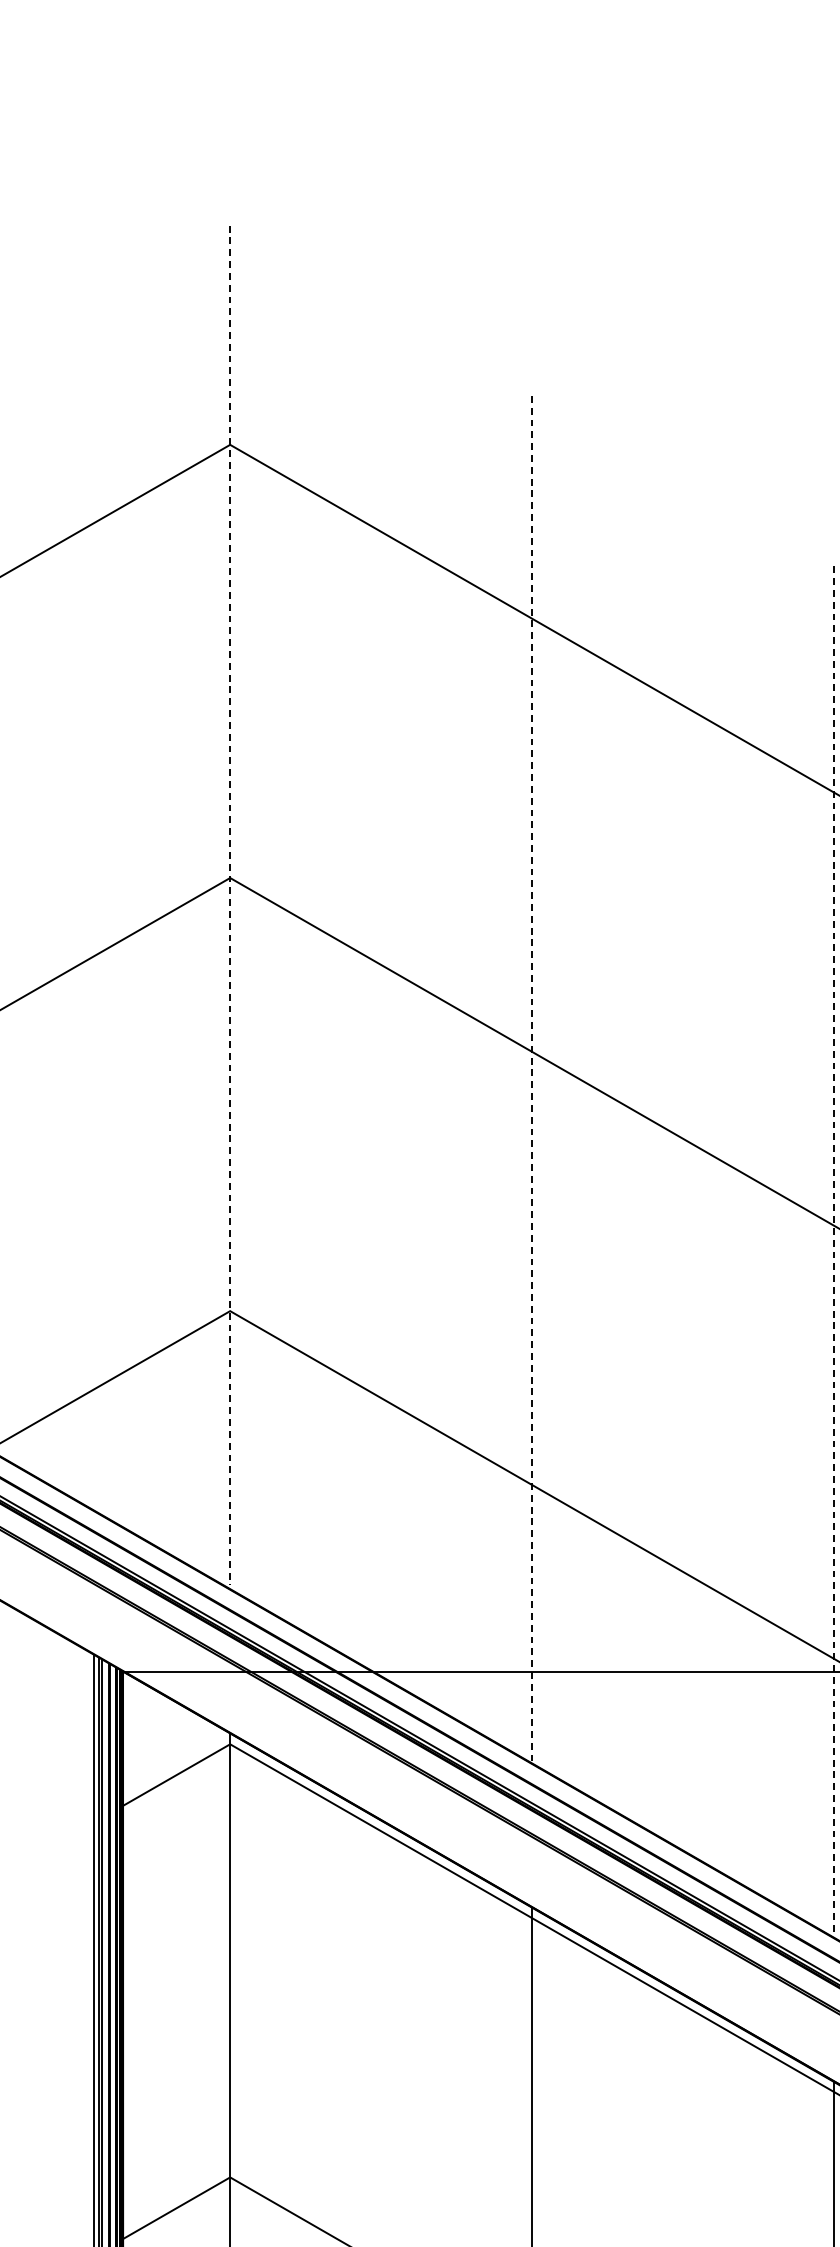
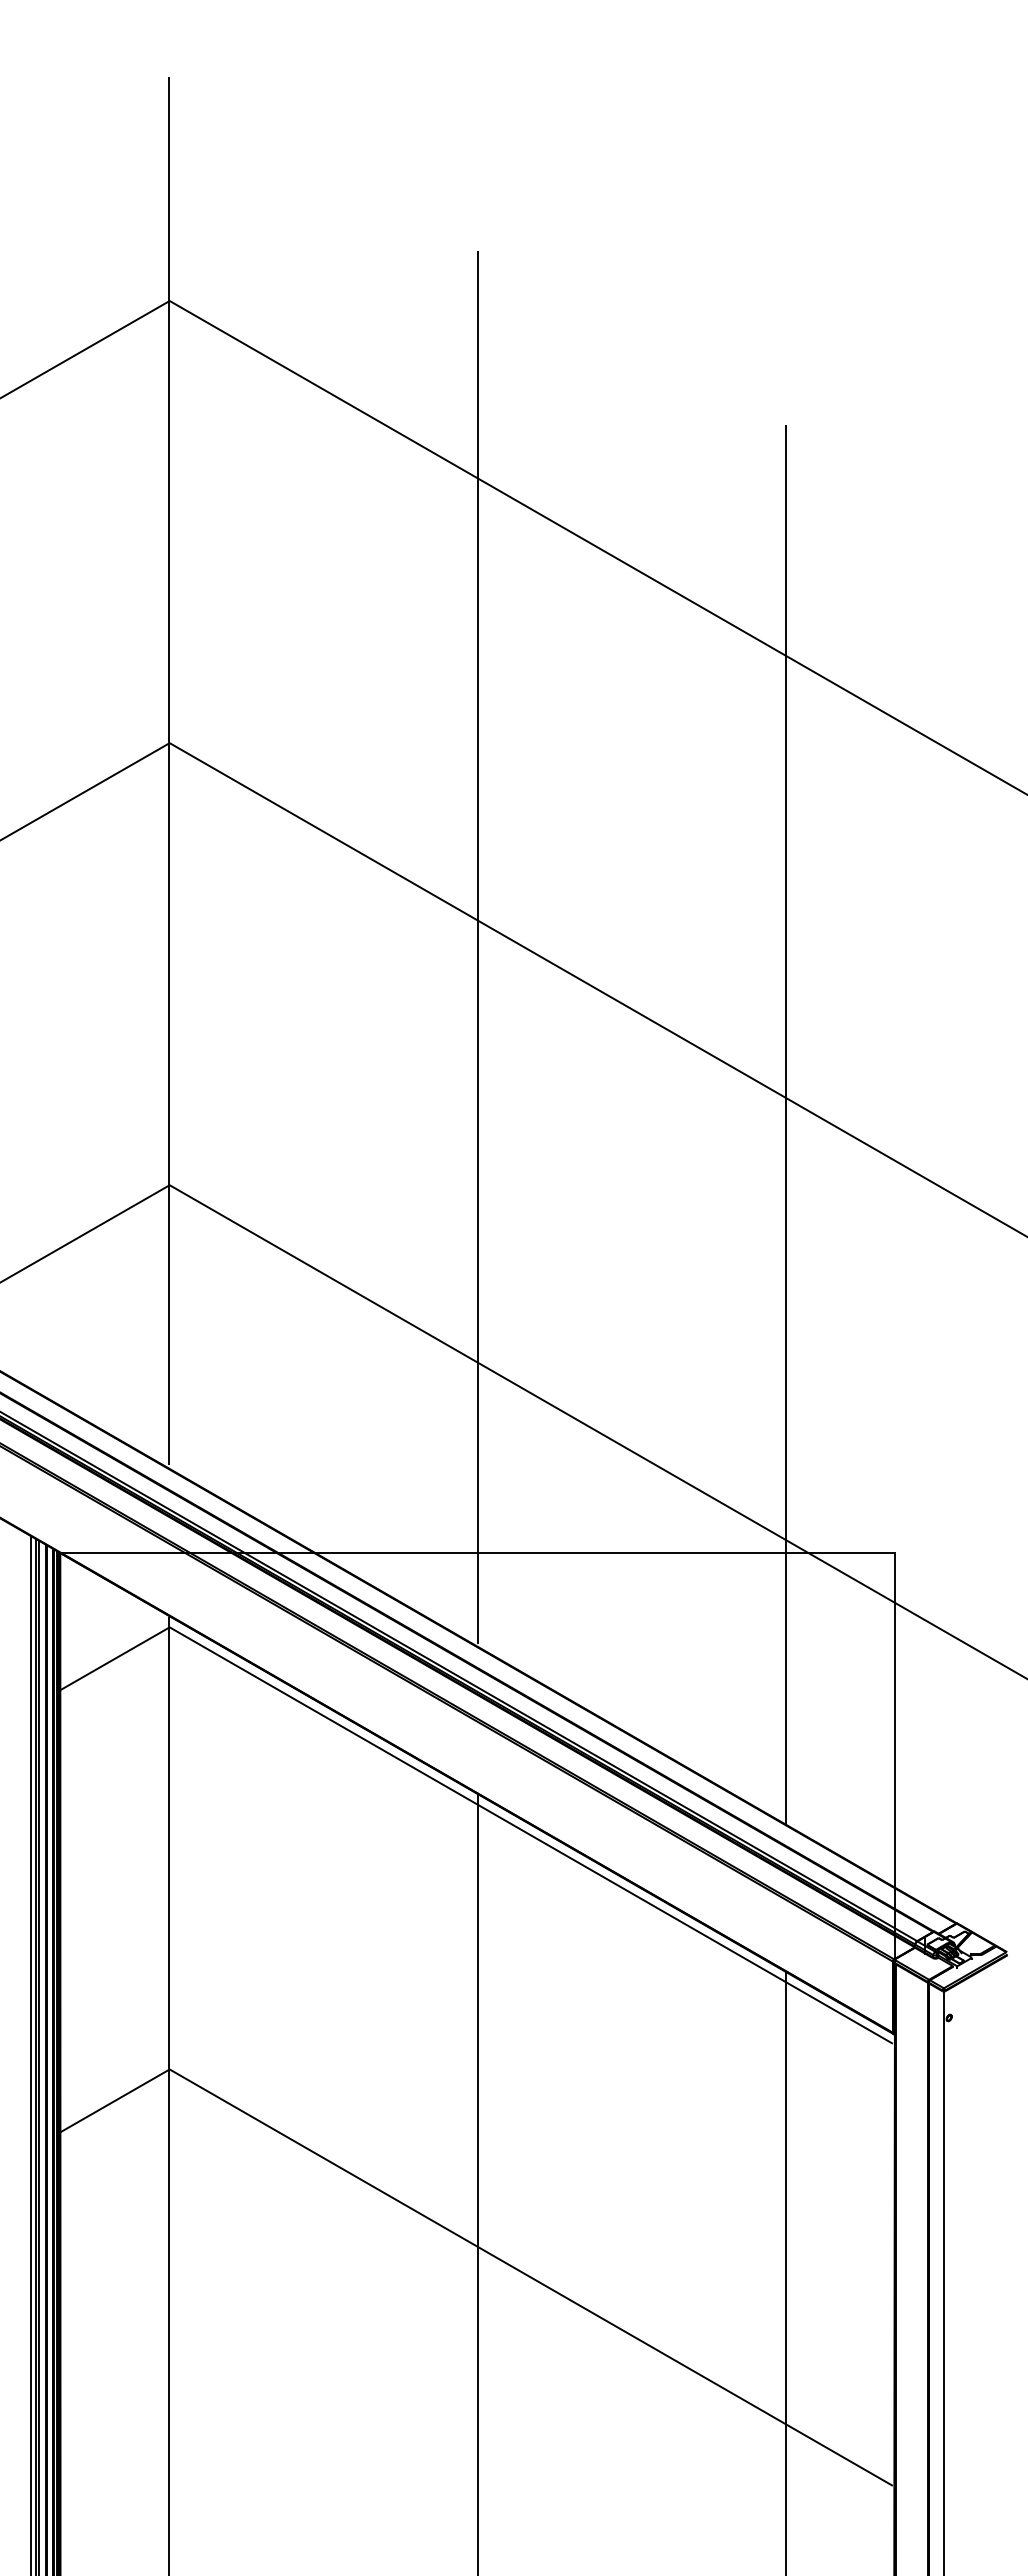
line: (229, 904) -> (169, 770), dashed -> solid
line: (531, 1078) -> (477, 947), dashed -> solid
line: (833, 1251) -> (785, 1124), dashed -> solid

